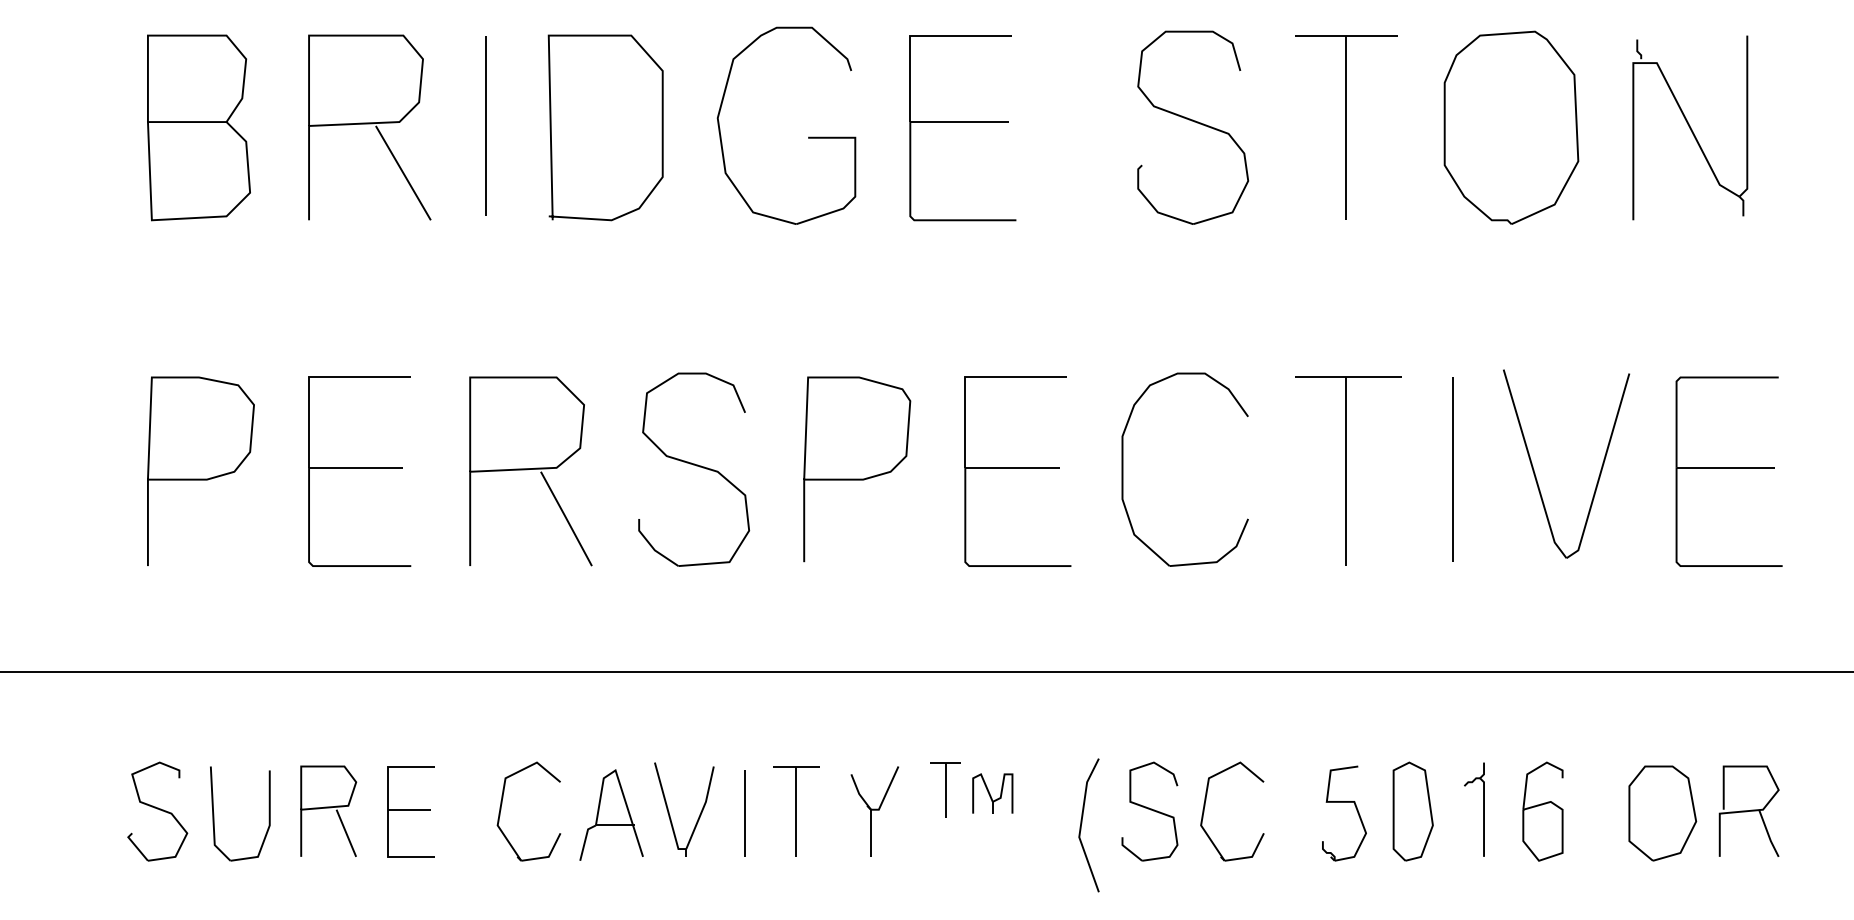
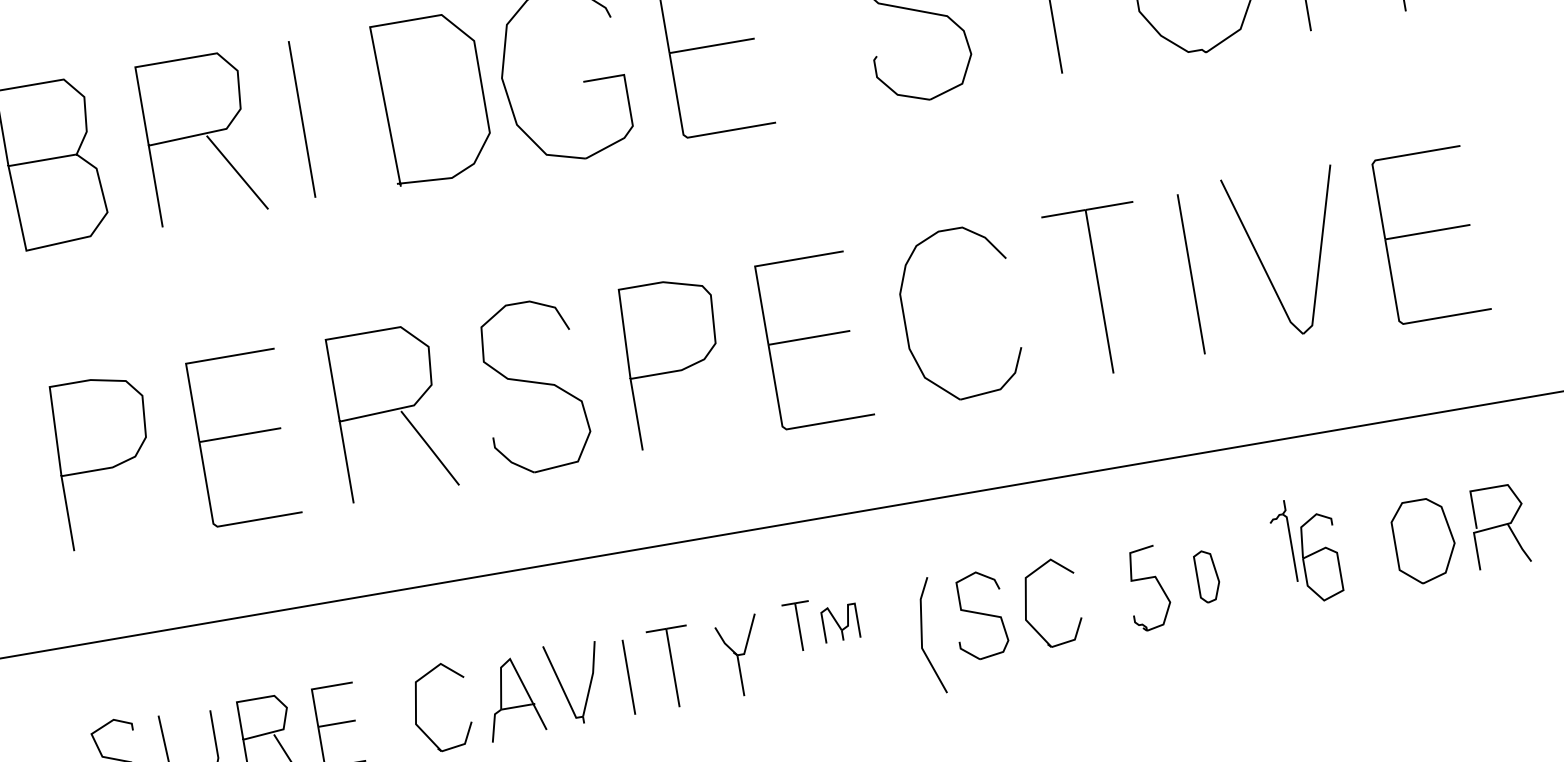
curve: (551, 127) -> (386, 106), moved
part: (1483, 809) -> (1290, 540), moved
part: (1412, 811) -> (1207, 576), size x0.6

